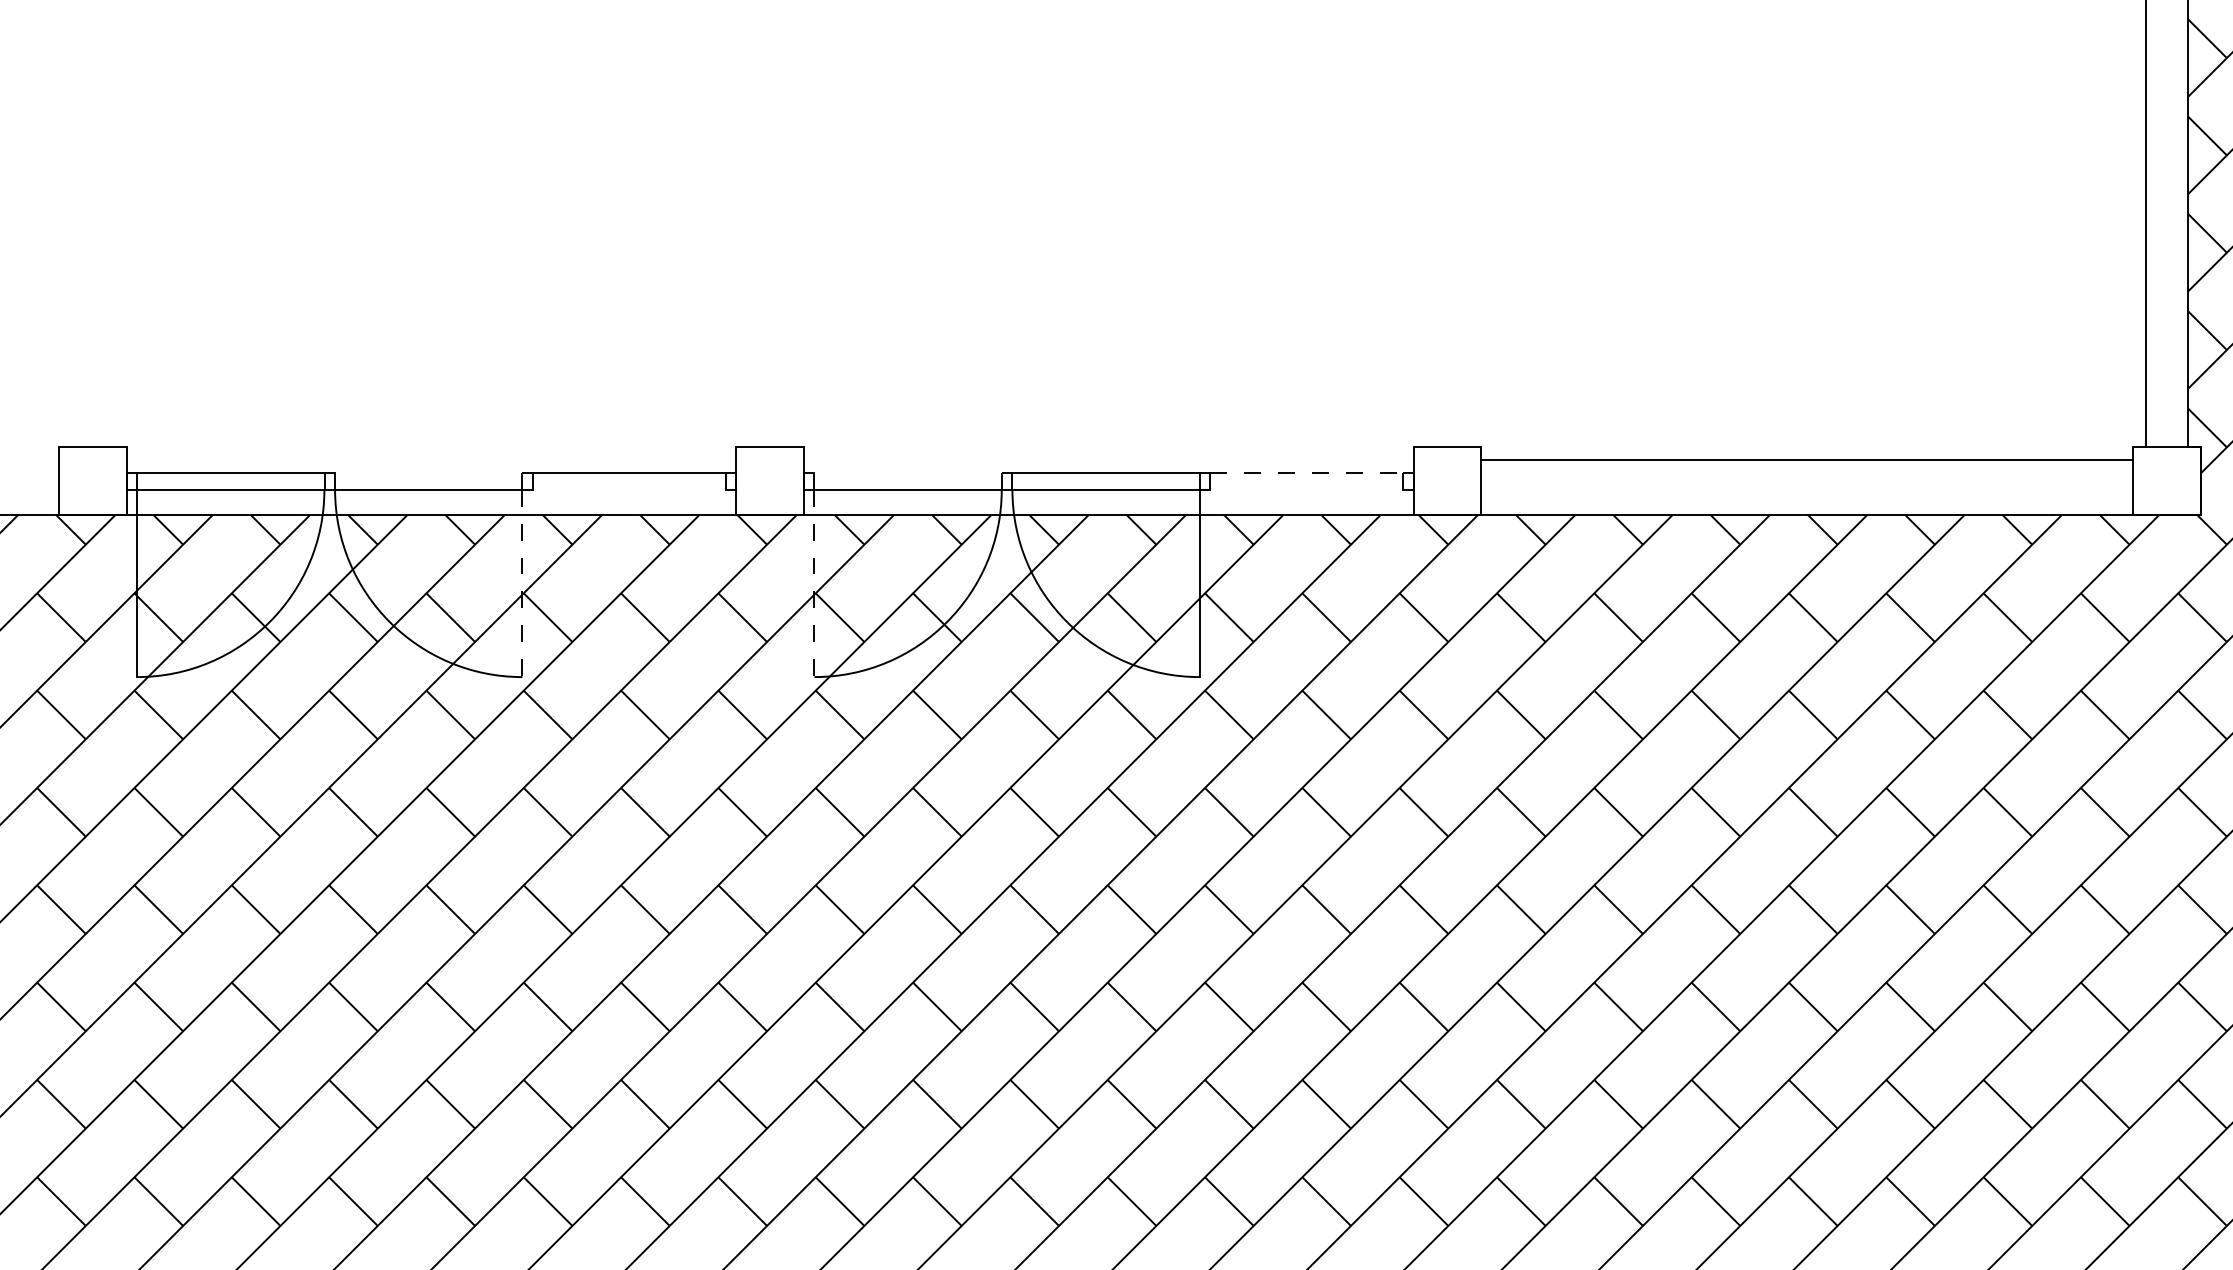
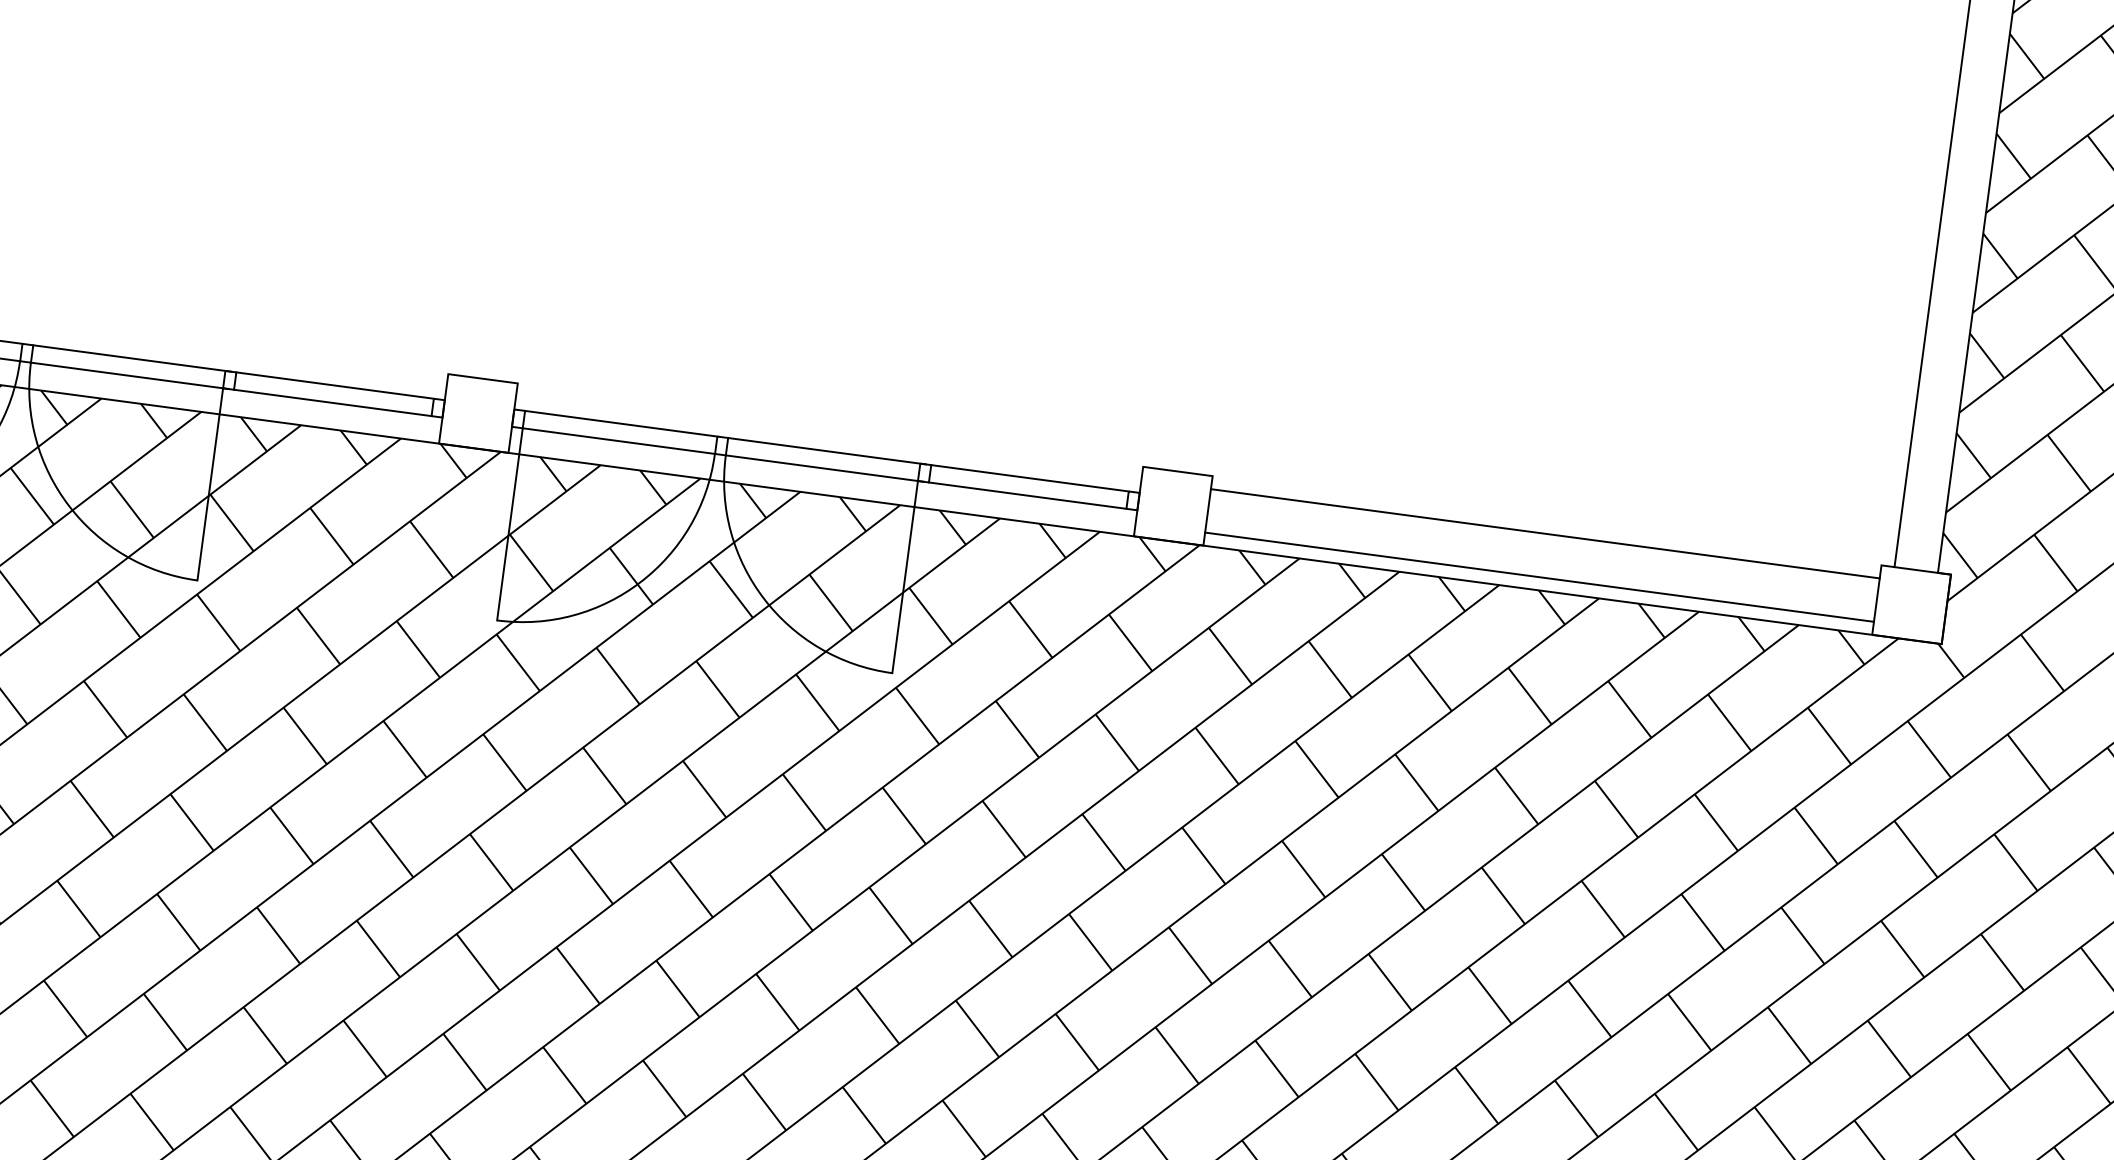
line: (431, 472) -> (132, 358), added
line: (907, 472) -> (620, 423), added
line: (1307, 472) -> (1030, 478), dashed -> solid
line: (629, 489) -> (333, 402), added
line: (1306, 489) -> (1027, 495), added
line: (1807, 502) -> (1539, 577), added
line: (522, 583) -> (210, 484), dashed -> solid
line: (814, 583) -> (509, 524), dashed -> solid

